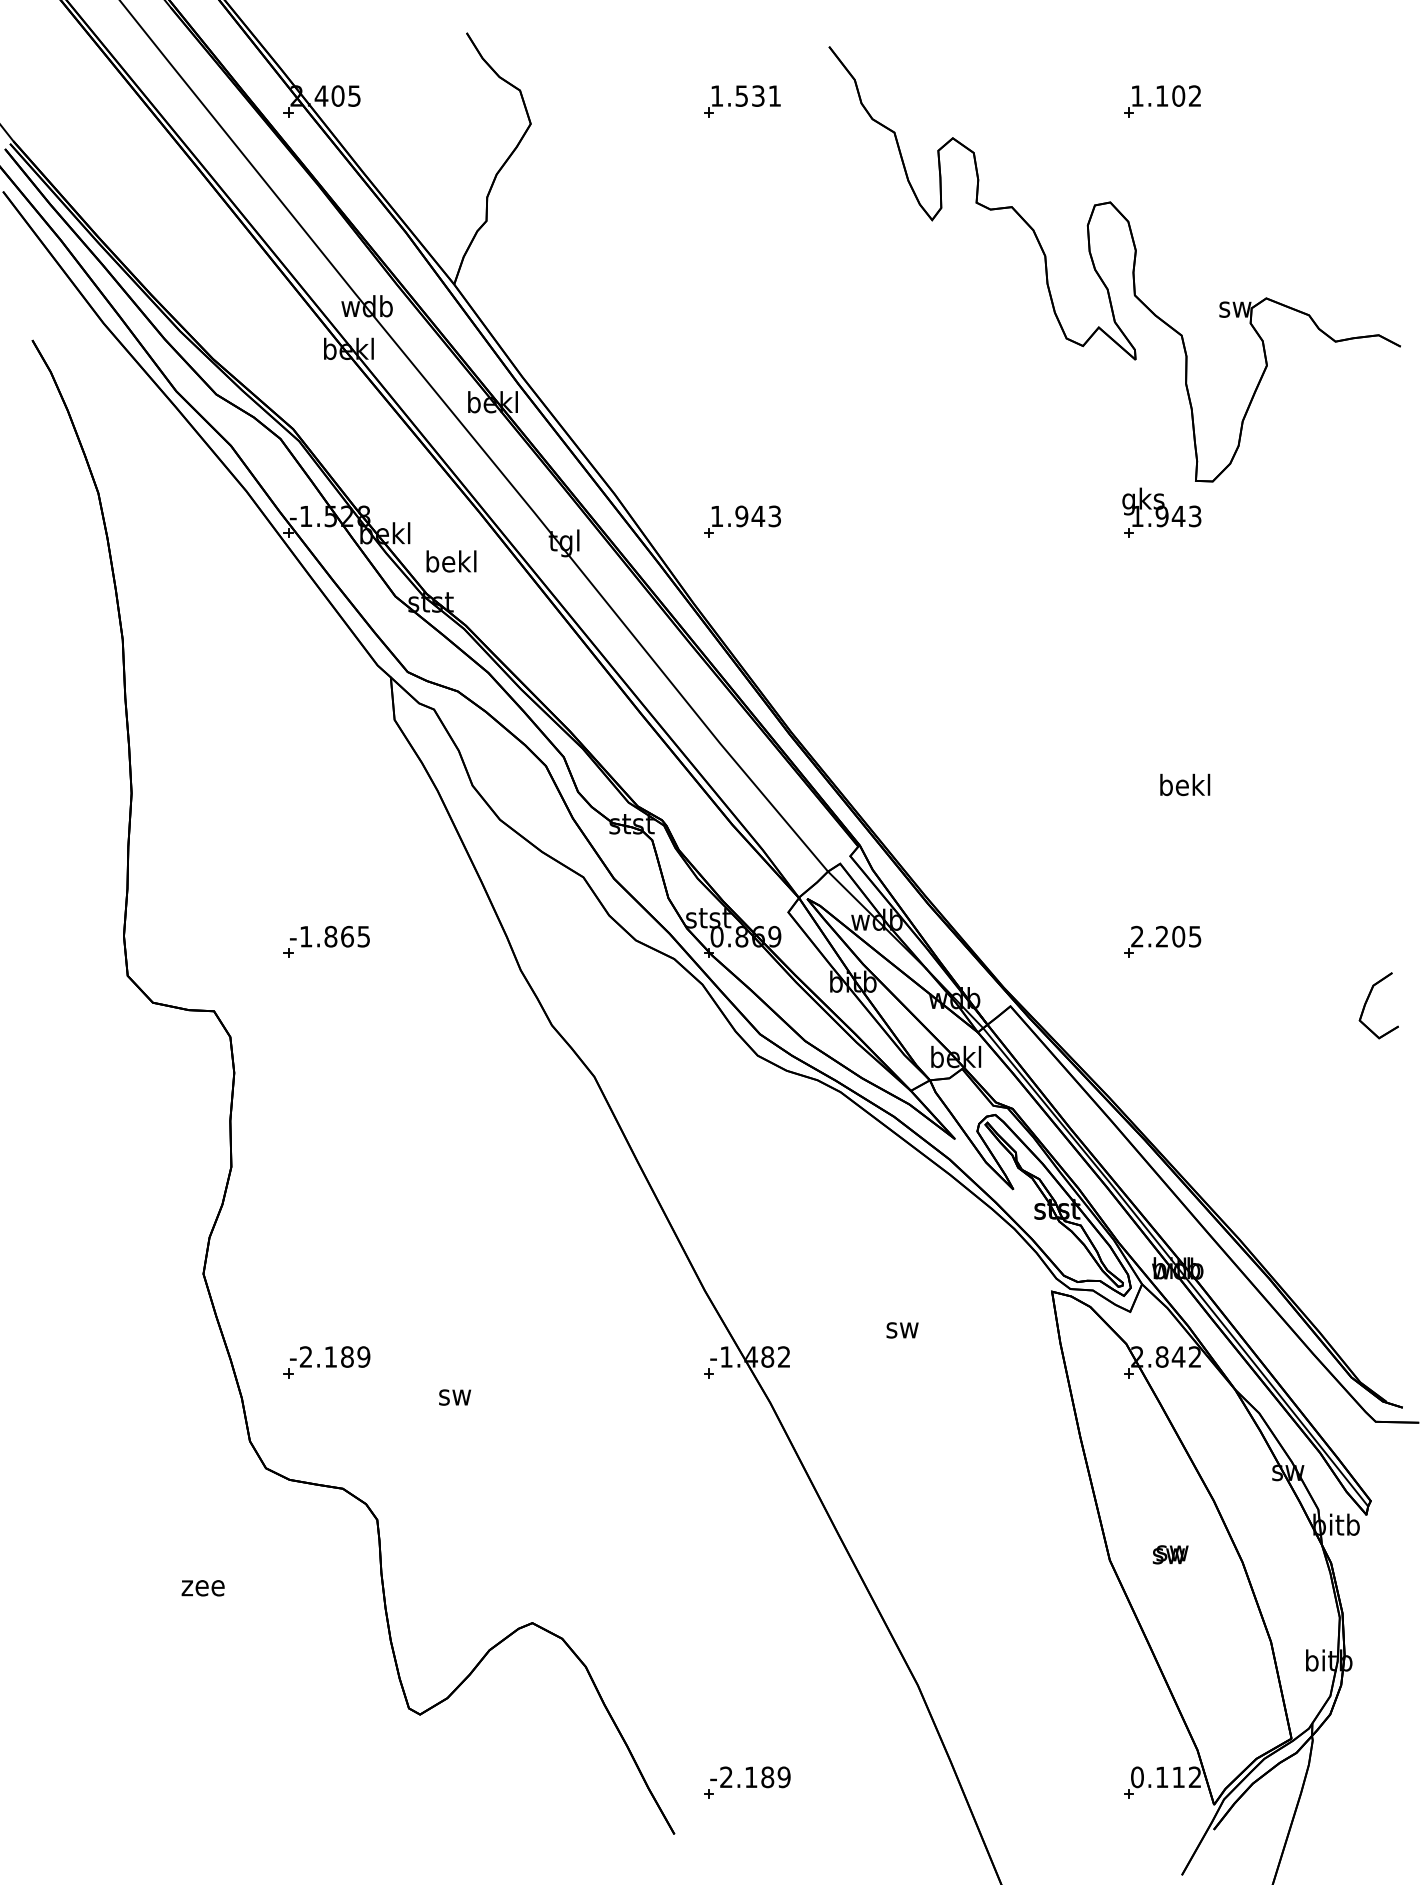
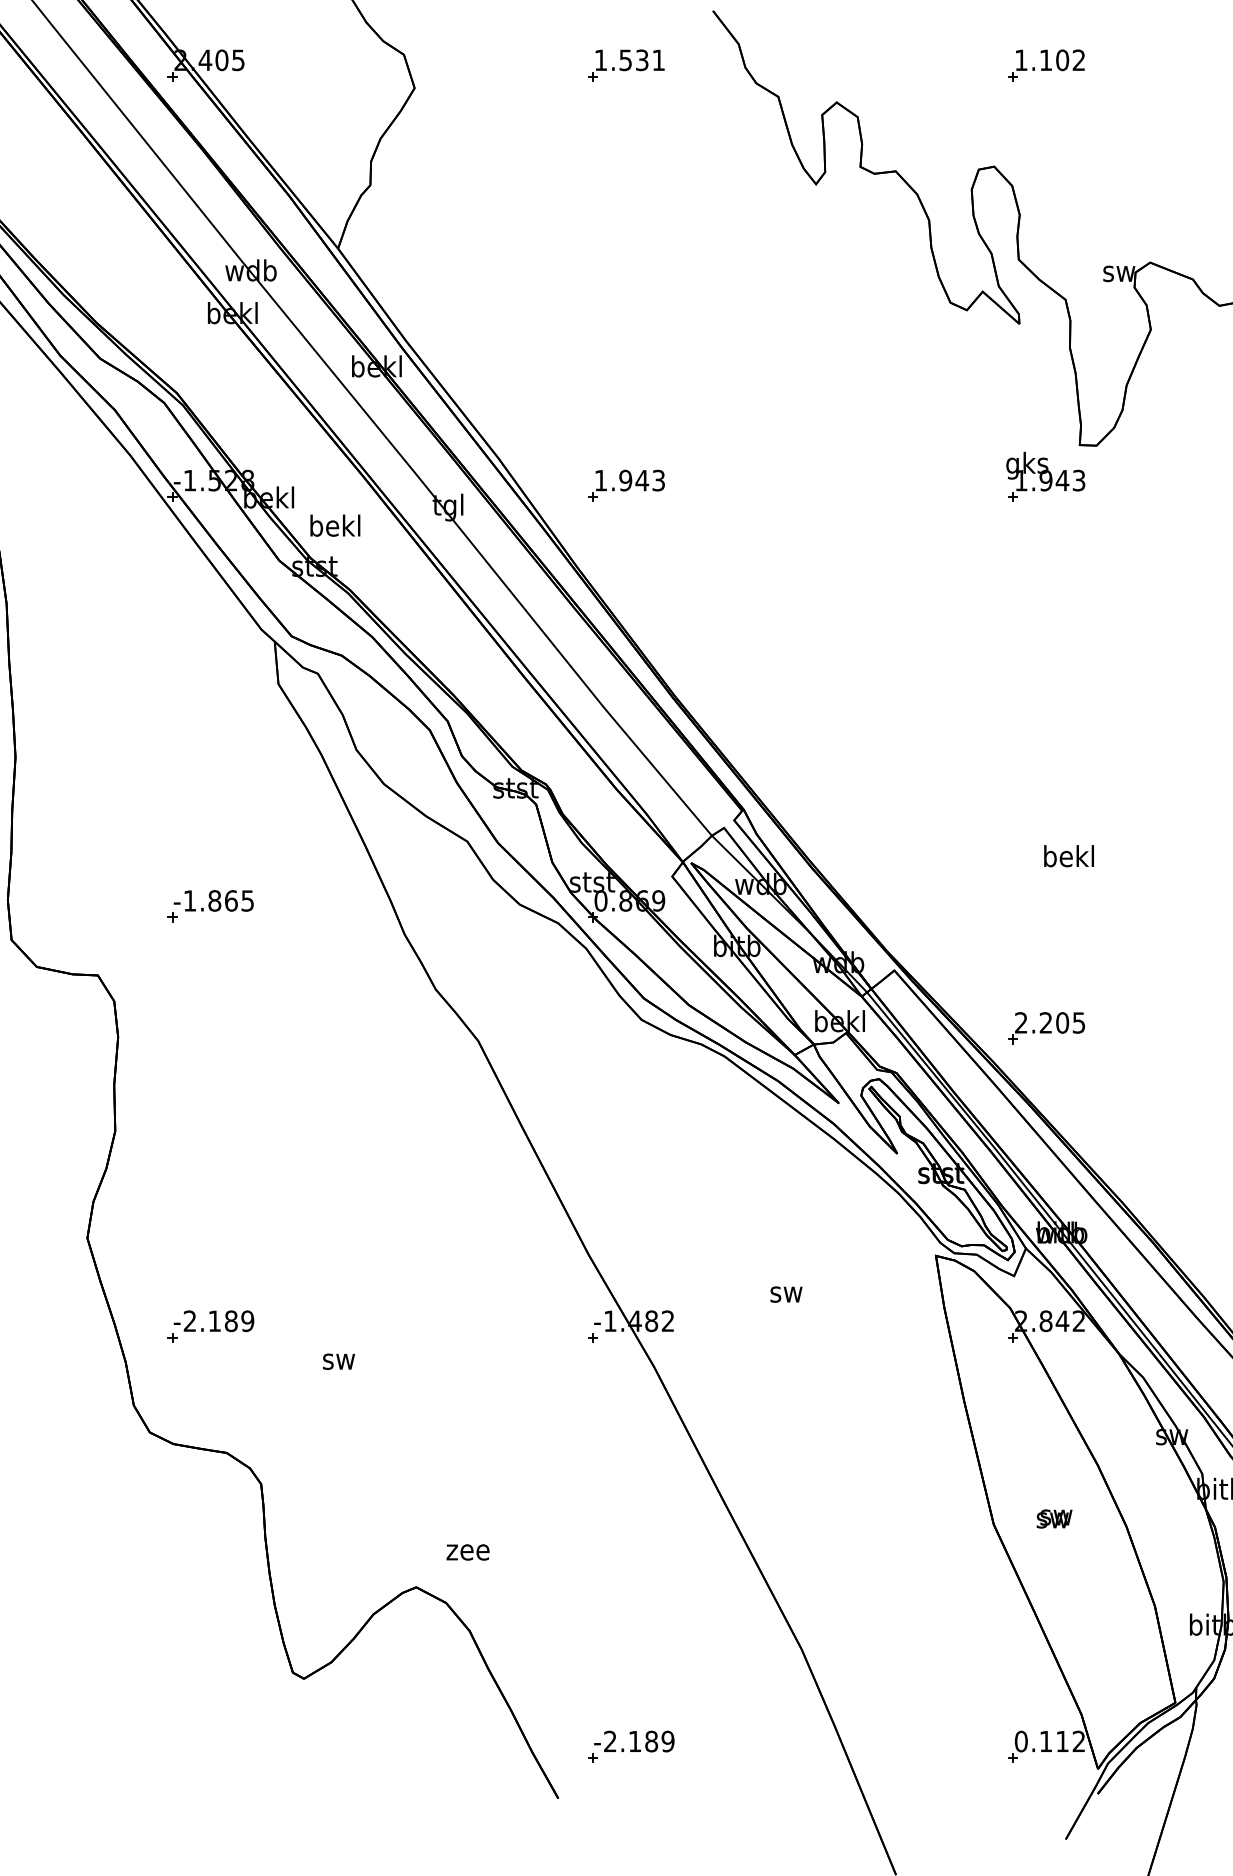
text: (1185, 784) -> (1069, 855), moved
part: (1162, 941) -> (1046, 1027), moved
text: (202, 1588) -> (467, 1552), moved

